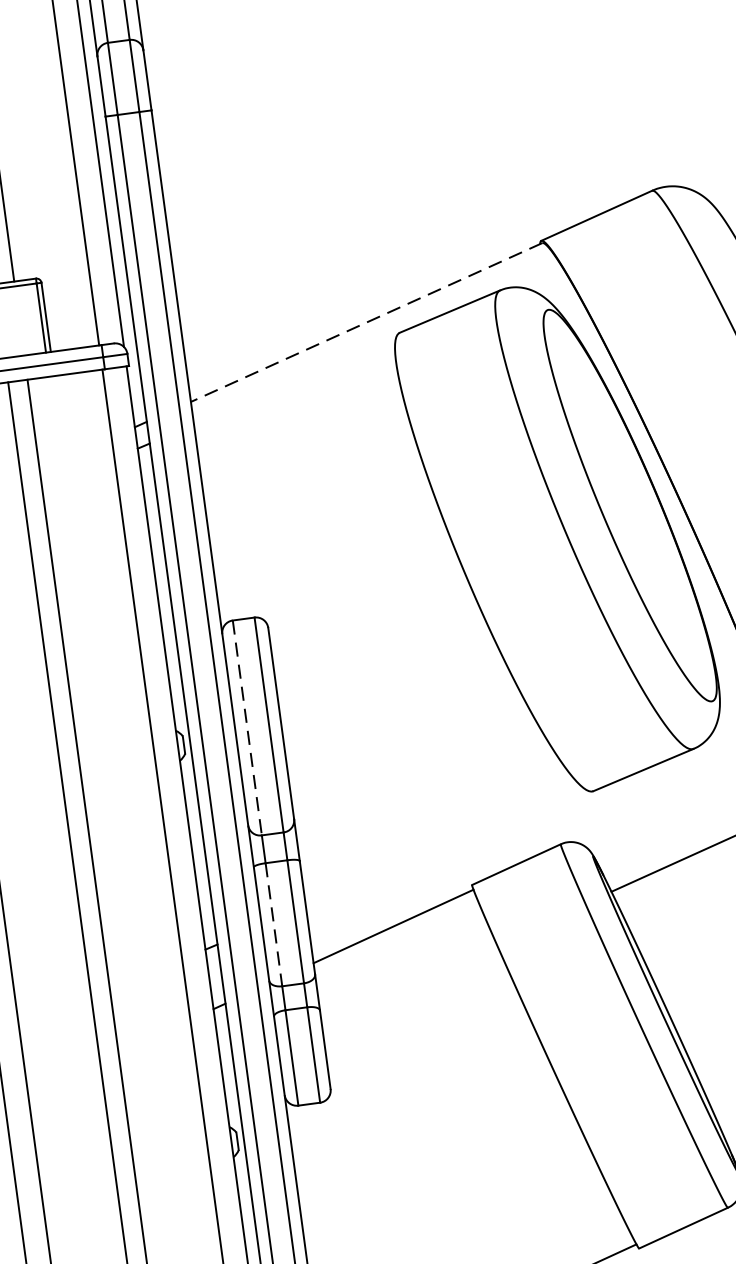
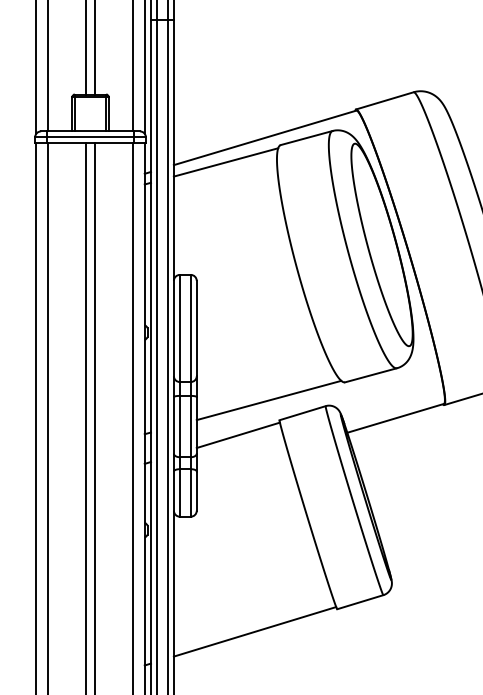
line: (365, 323) -> (264, 138), dashed -> solid
line: (293, 382) -> (225, 162), added
line: (246, 728) -> (179, 328), dashed -> solid
line: (444, 848) -> (268, 400), added
line: (273, 924) -> (179, 426), dashed -> solid

